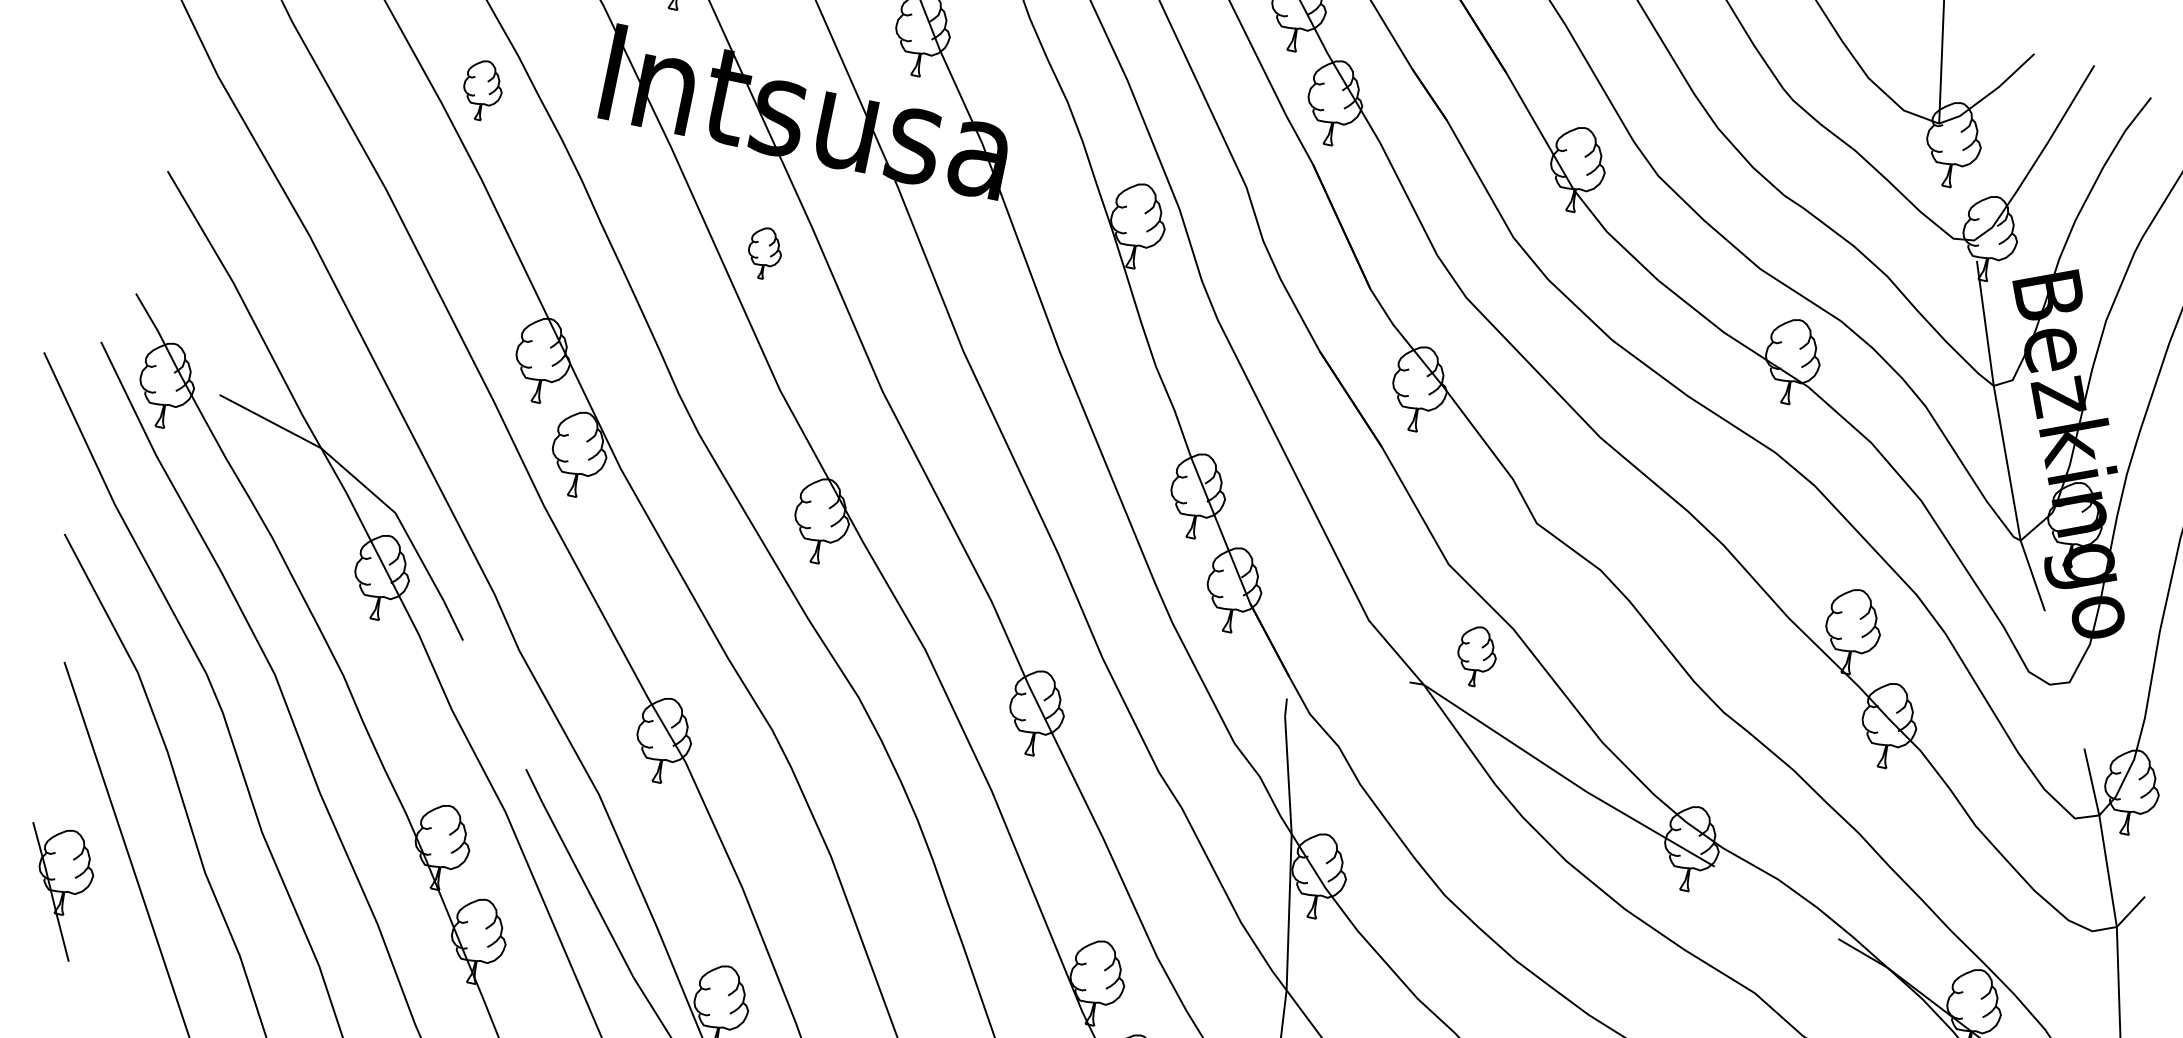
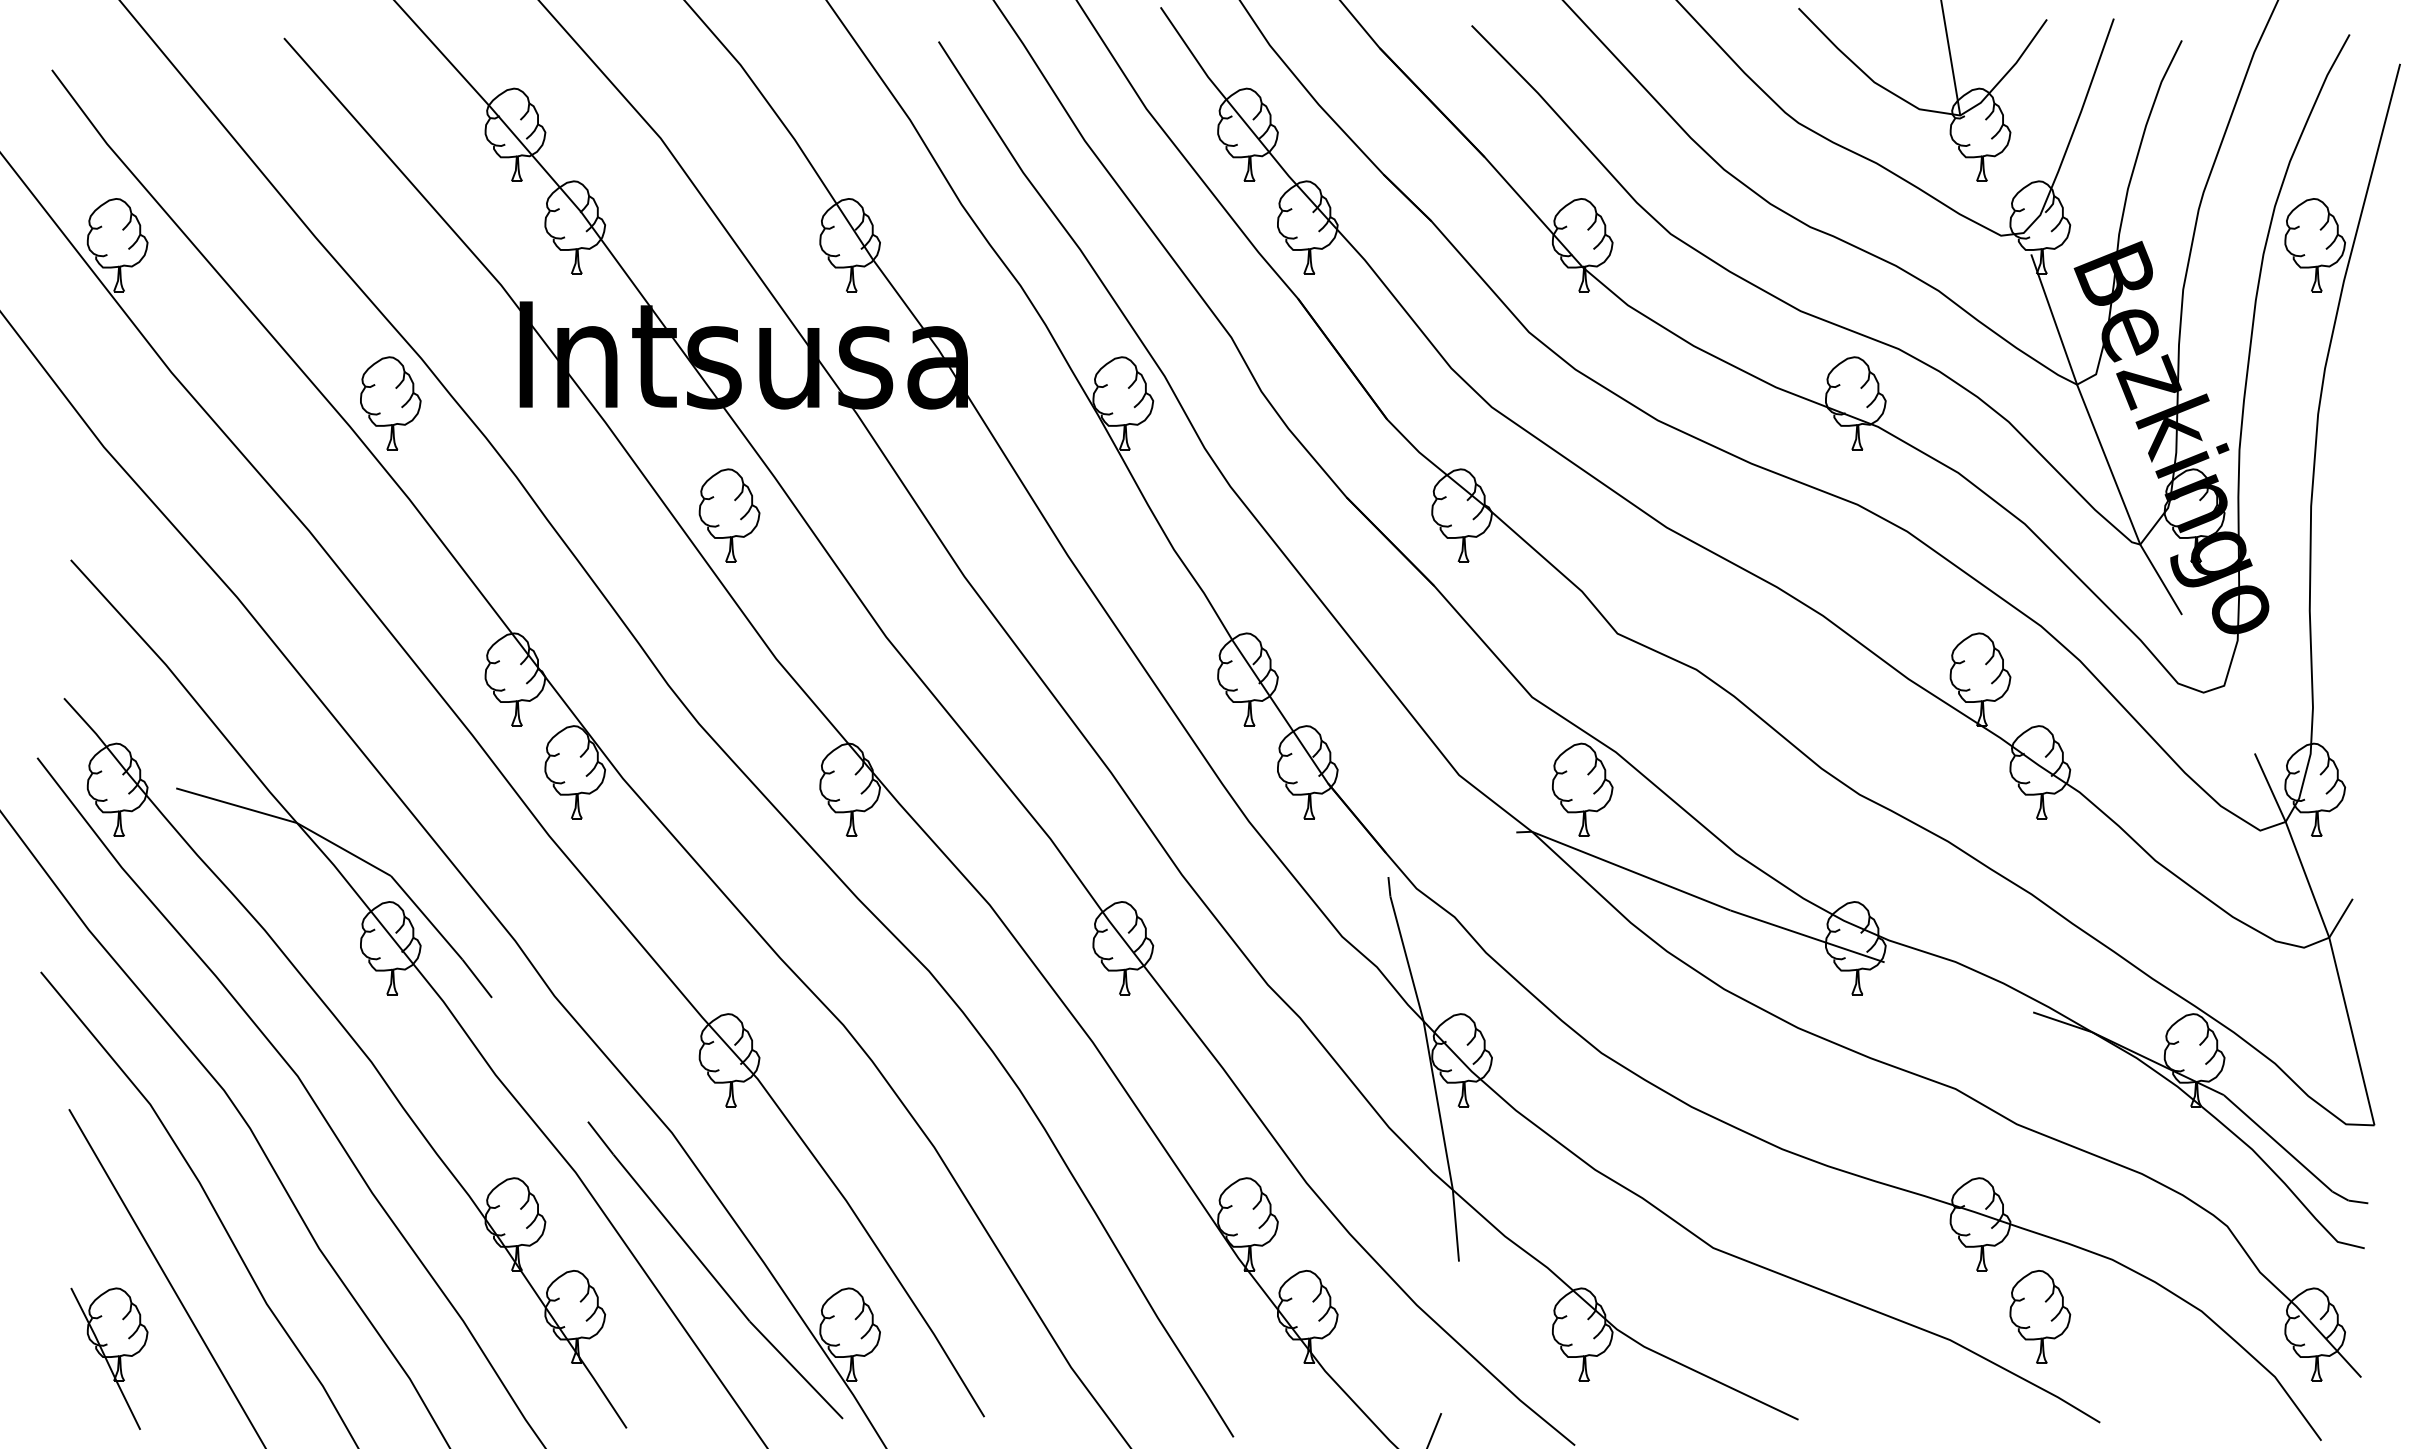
part: (482, 90) -> (390, 403), size x1.43
part: (764, 253) -> (729, 515), size x1.67
part: (1476, 656) -> (1582, 789), size x1.43

